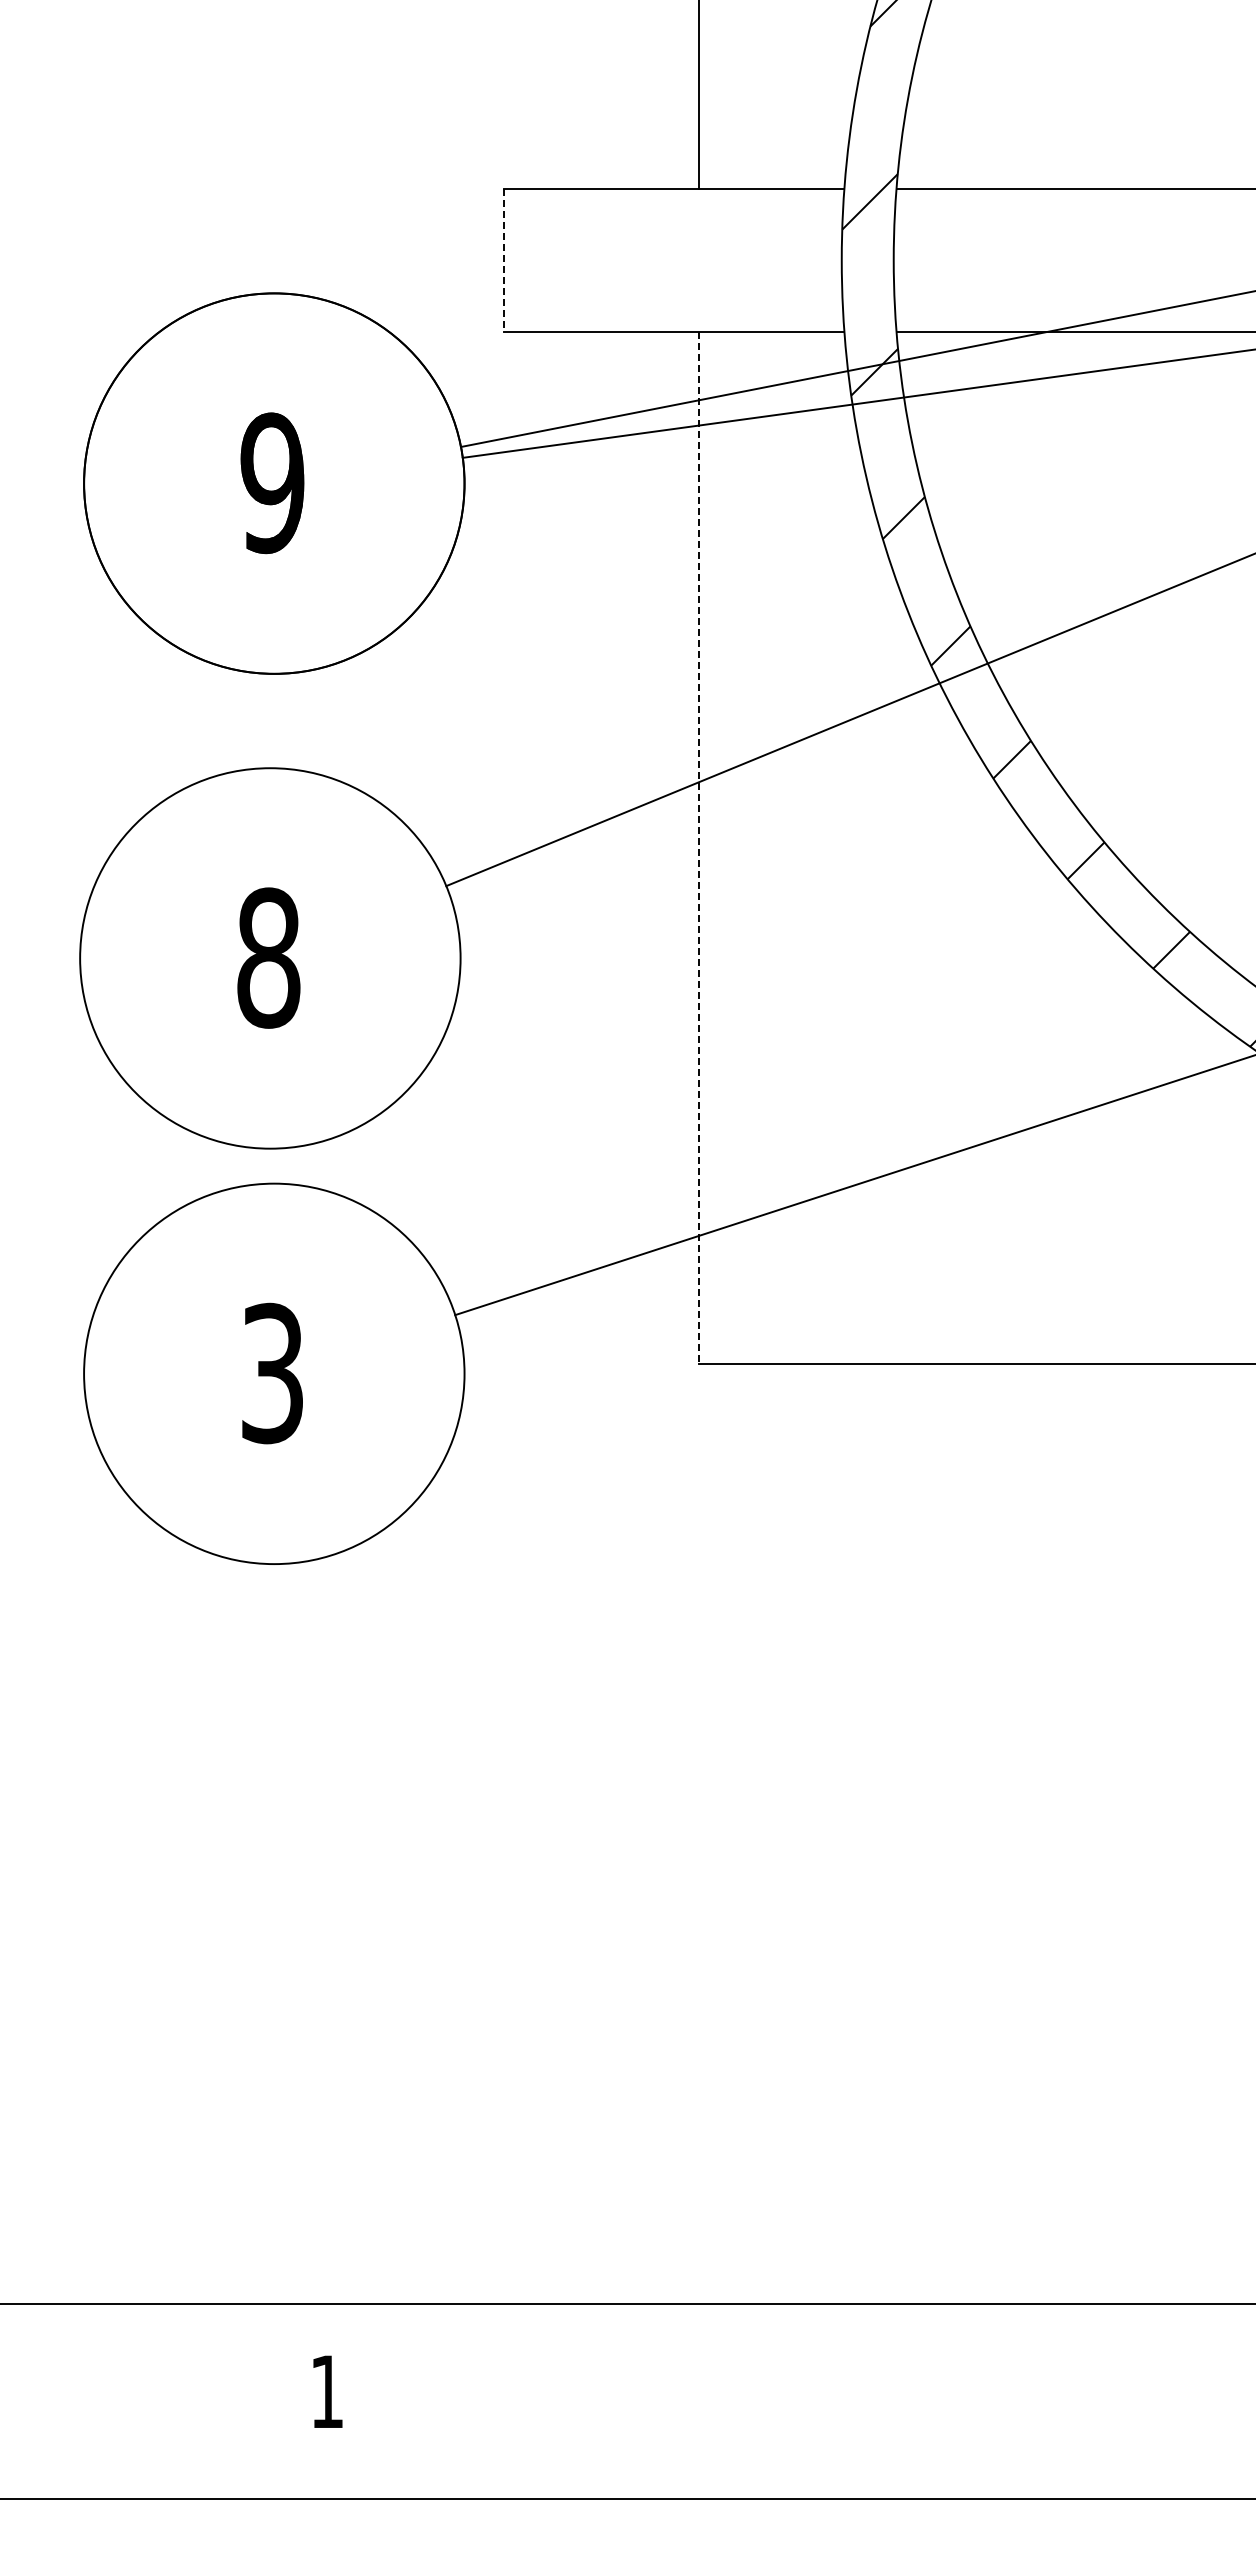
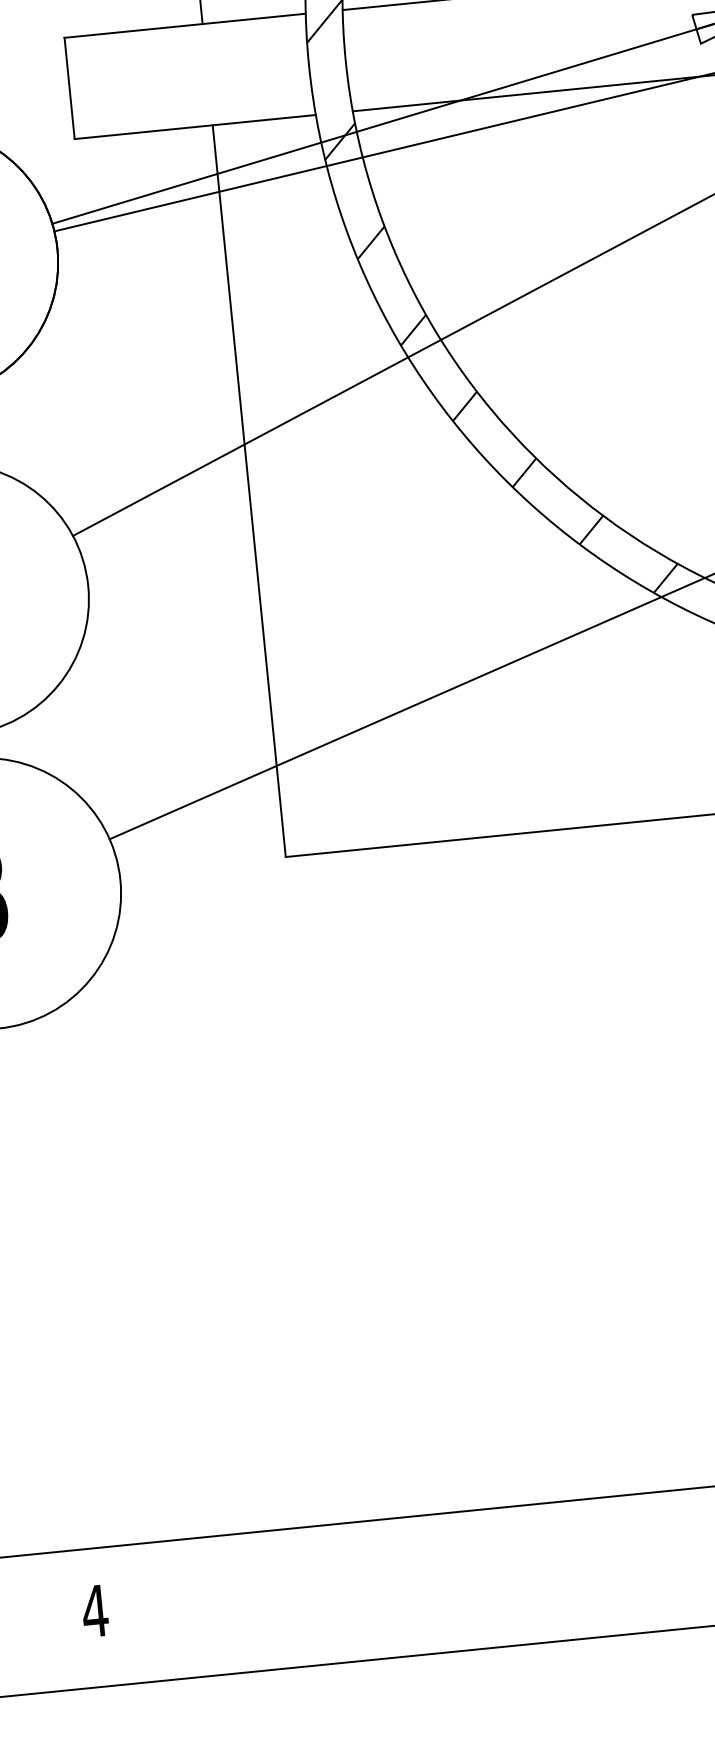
line: (503, 260) -> (69, 88), dashed -> solid
line: (698, 848) -> (249, 491), dashed -> solid
text: (326, 2391) -> (94, 1610), 1 -> 4

